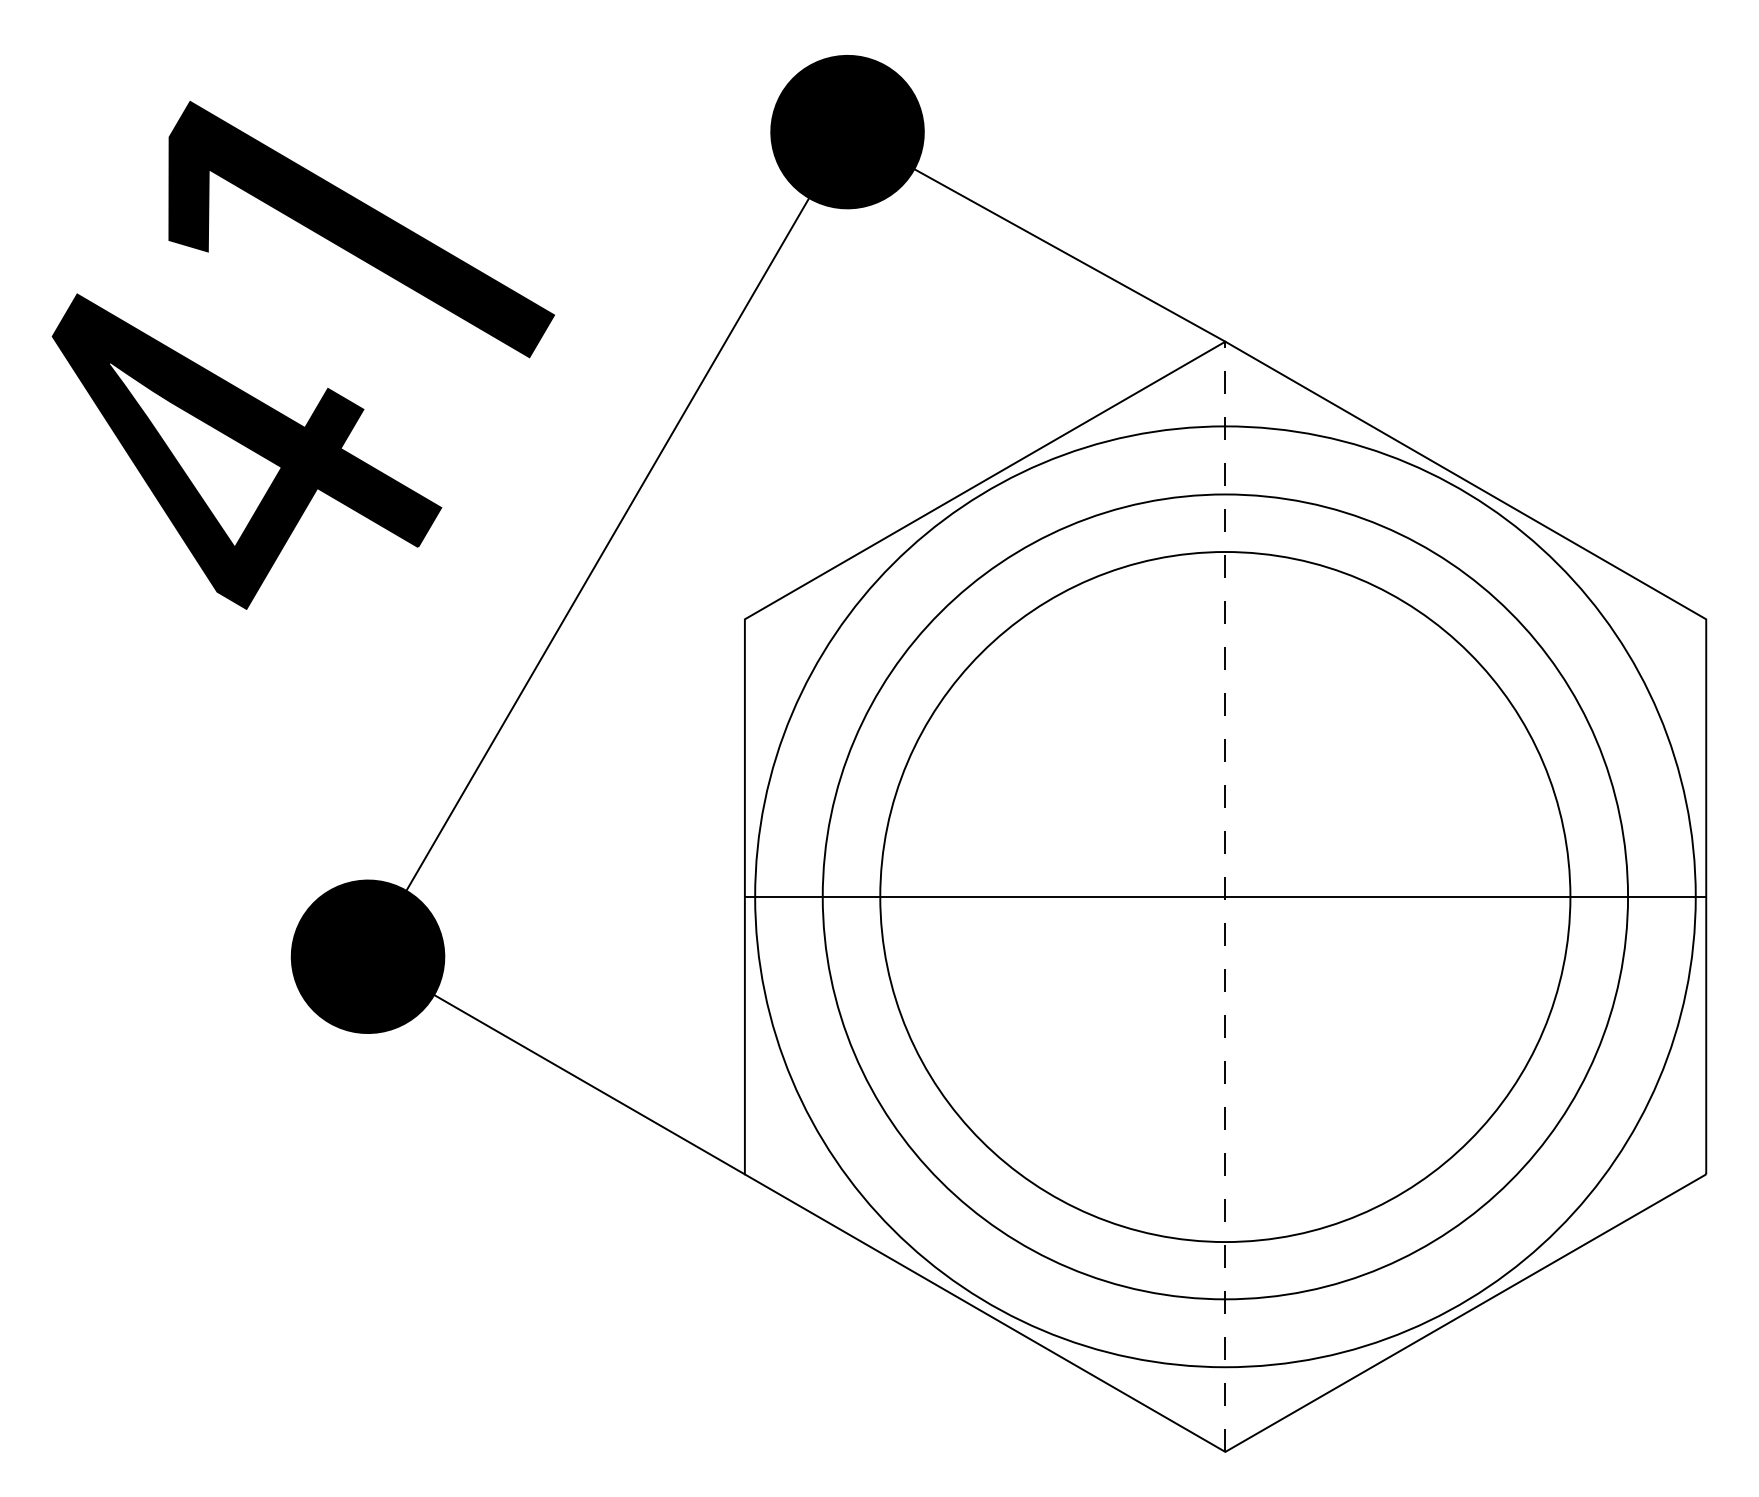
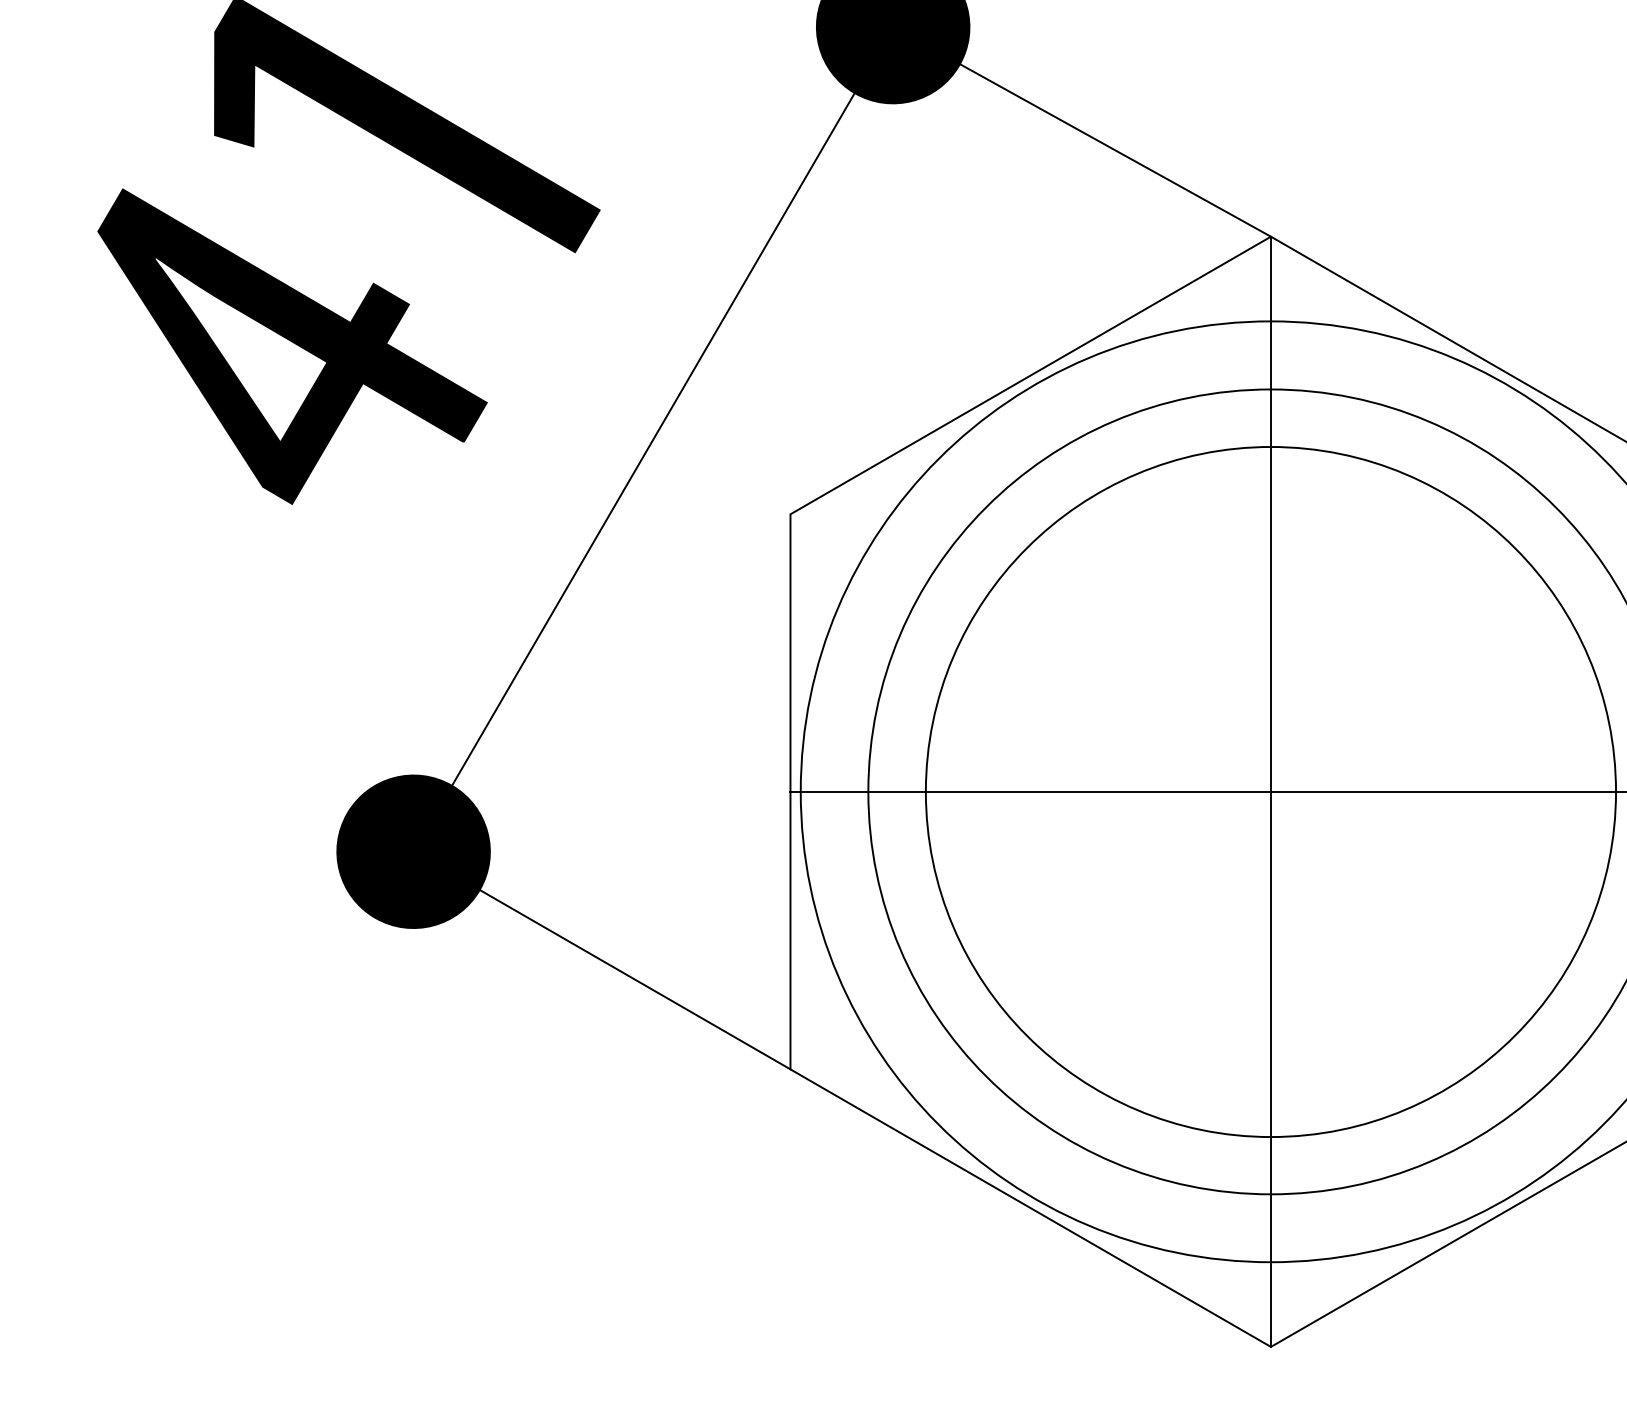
line: (1225, 896) -> (1271, 791), dashed -> solid

